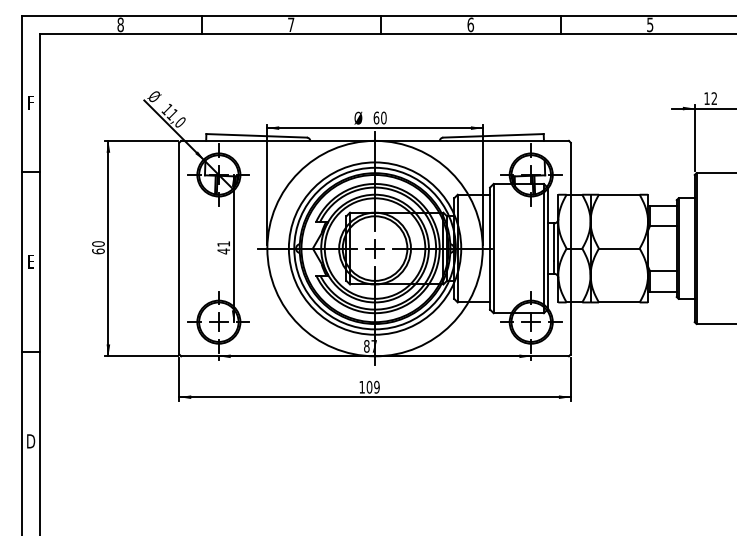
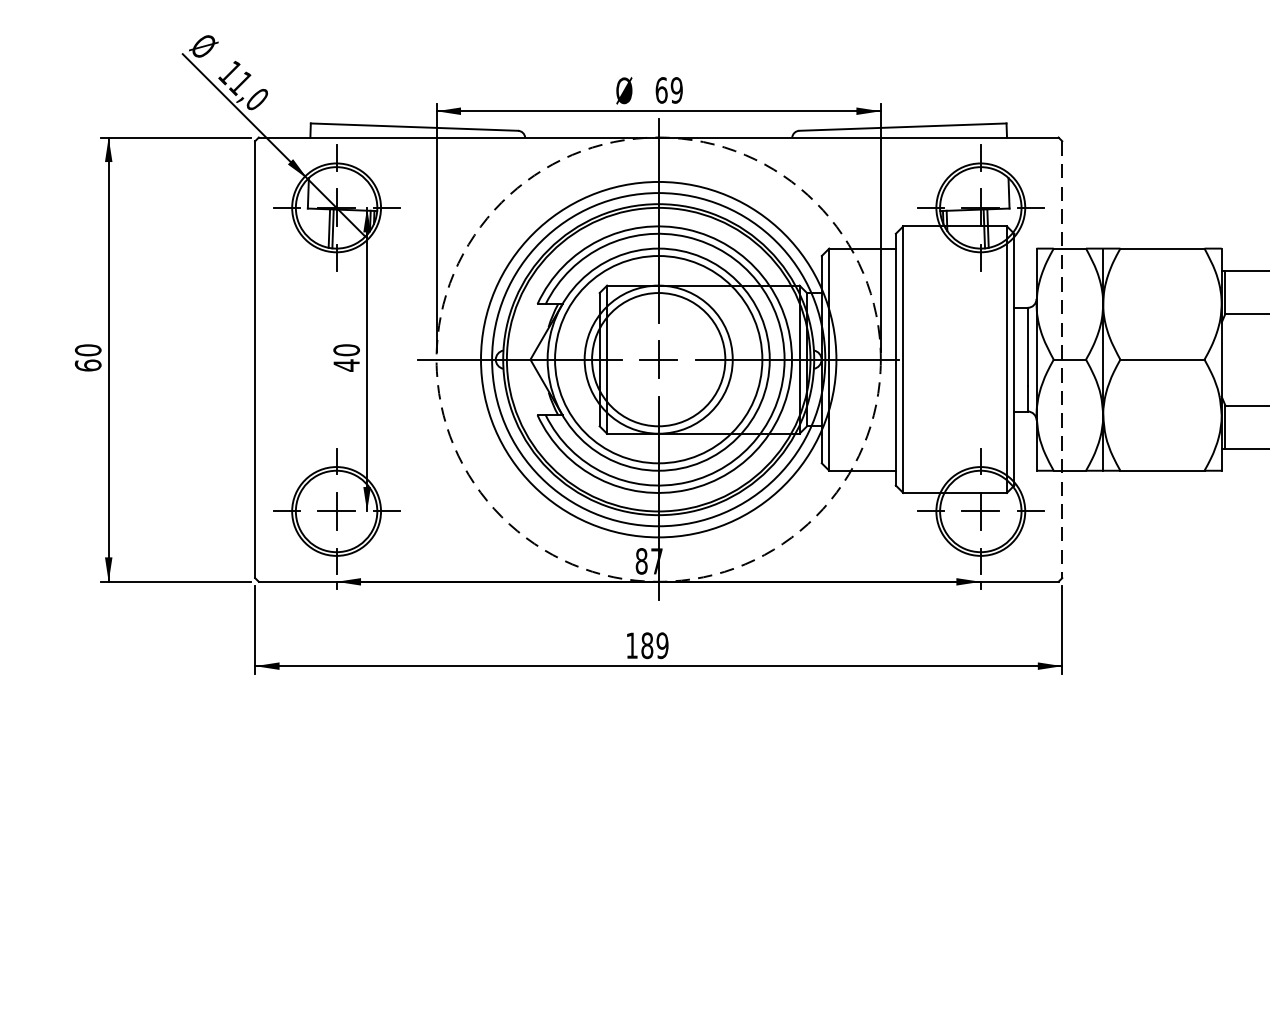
text: (383, 118) -> (676, 91), 60 -> 69
text: (223, 243) -> (346, 349), 41 -> 40
circle: (374, 248) -> (657, 359), solid -> dashed
line: (570, 248) -> (1061, 359), solid -> dashed
text: (369, 387) -> (647, 646), 109 -> 189

